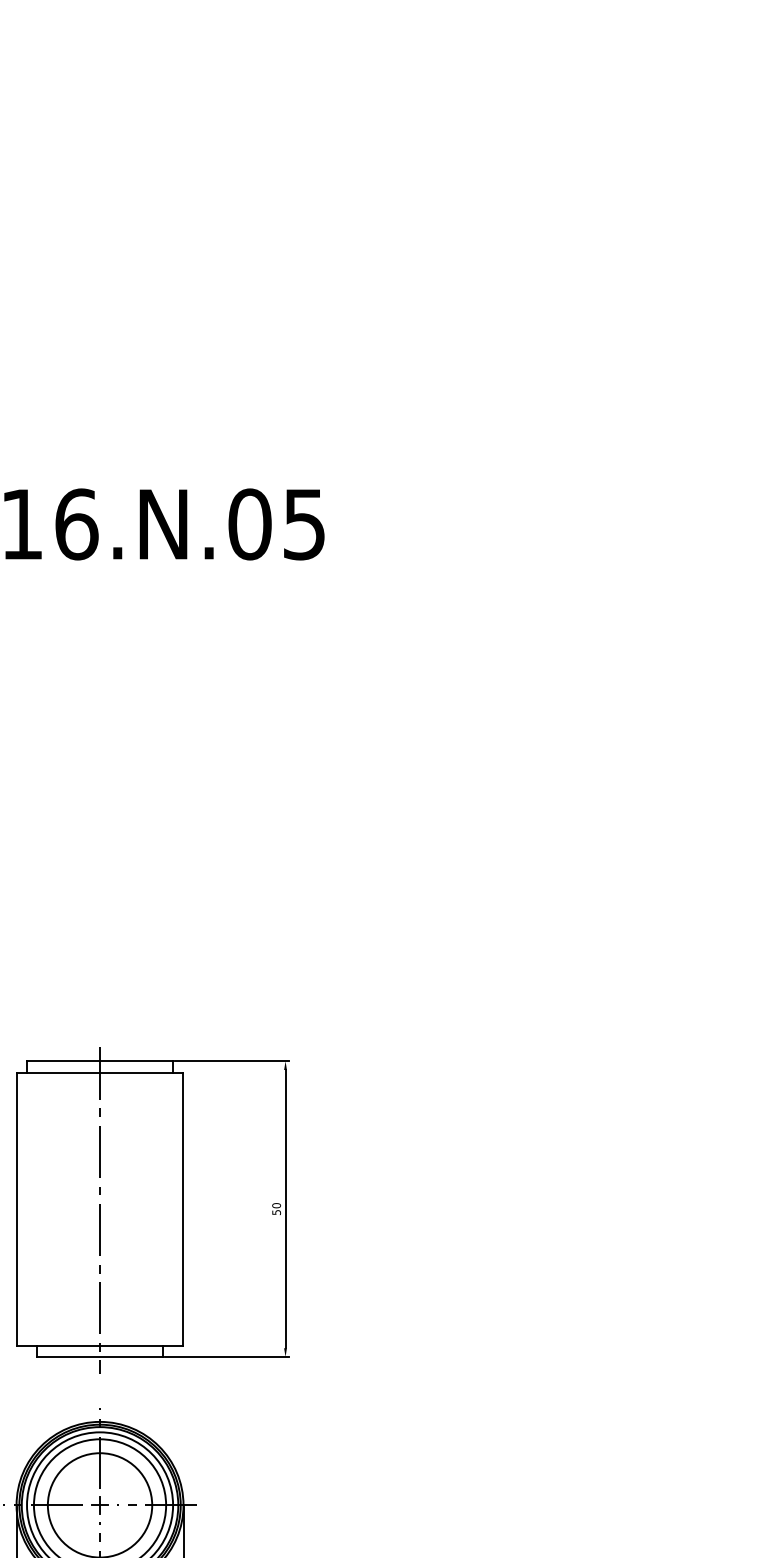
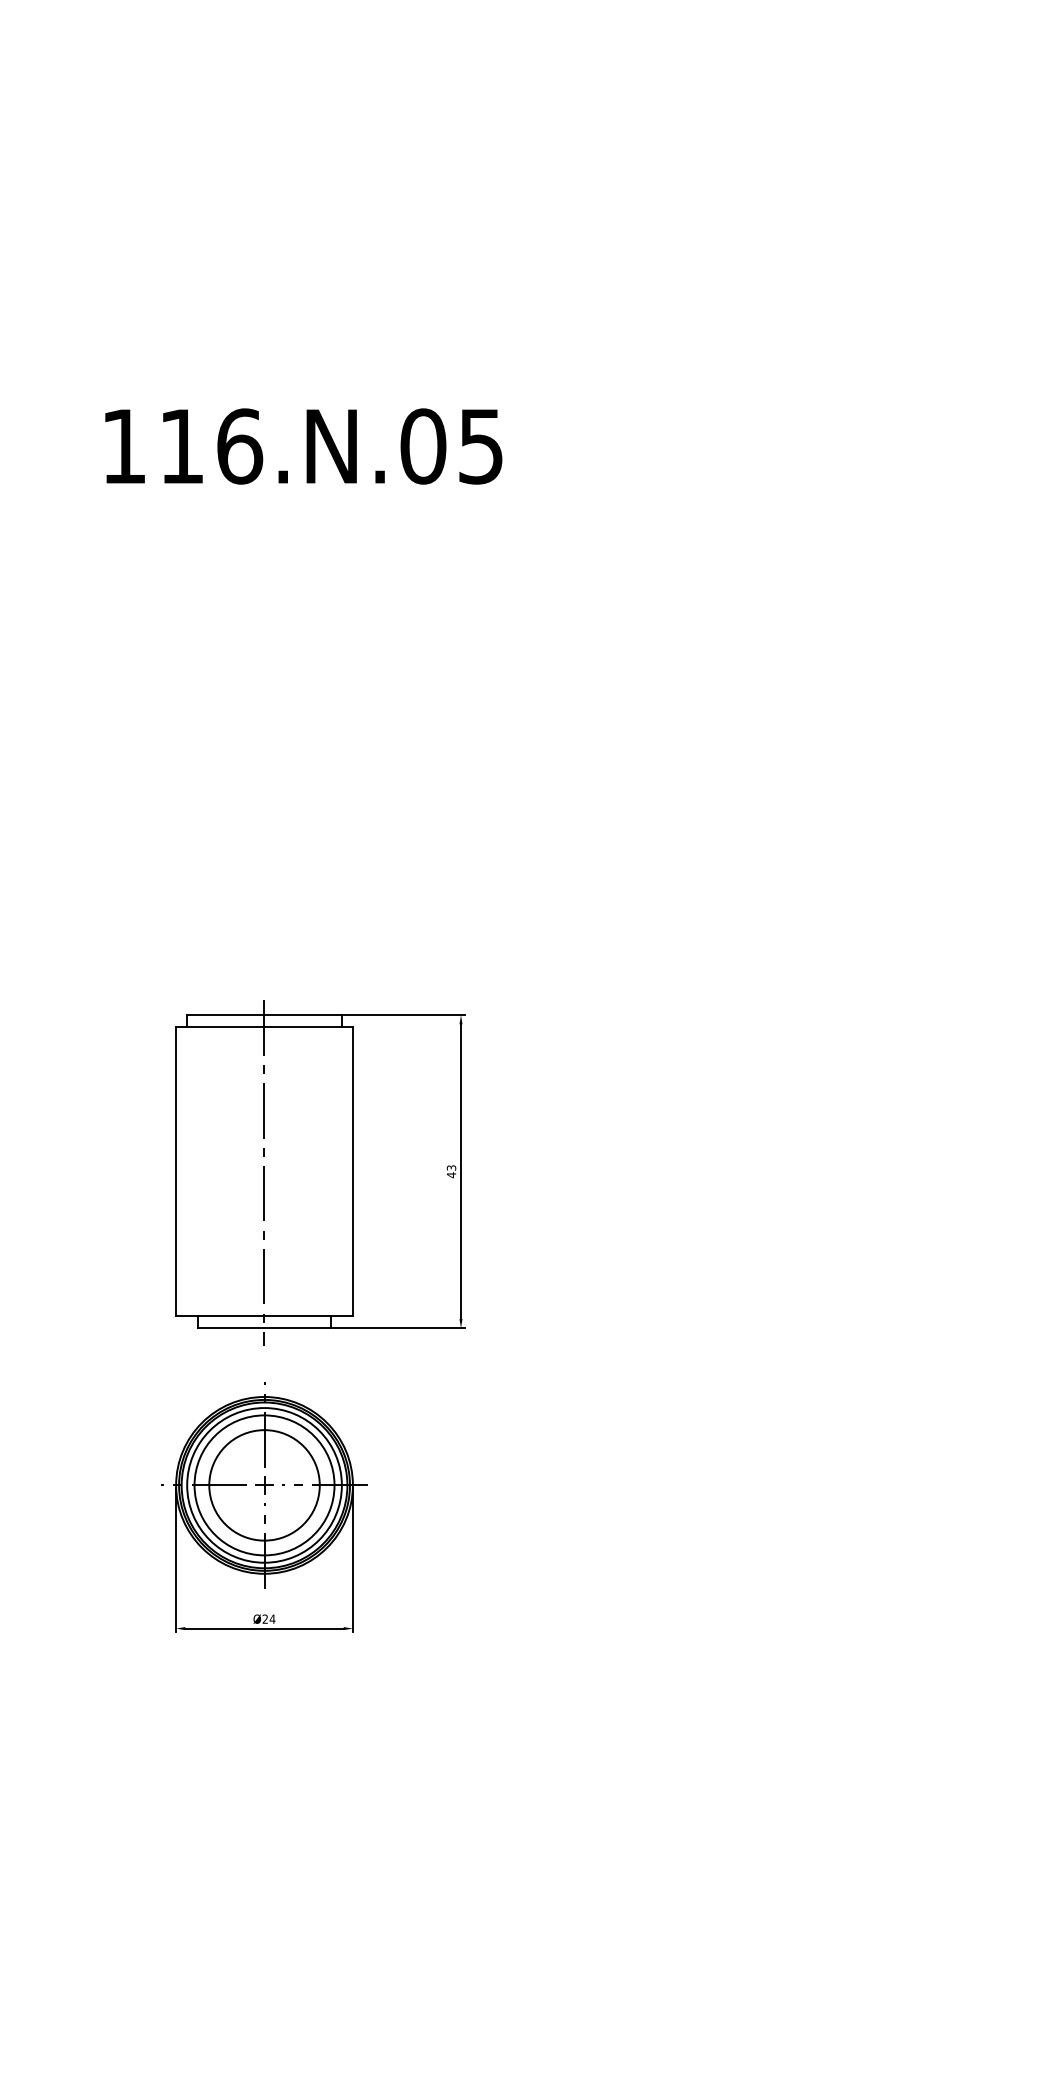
text: (276, 1208) -> (451, 1171), 50 -> 43

